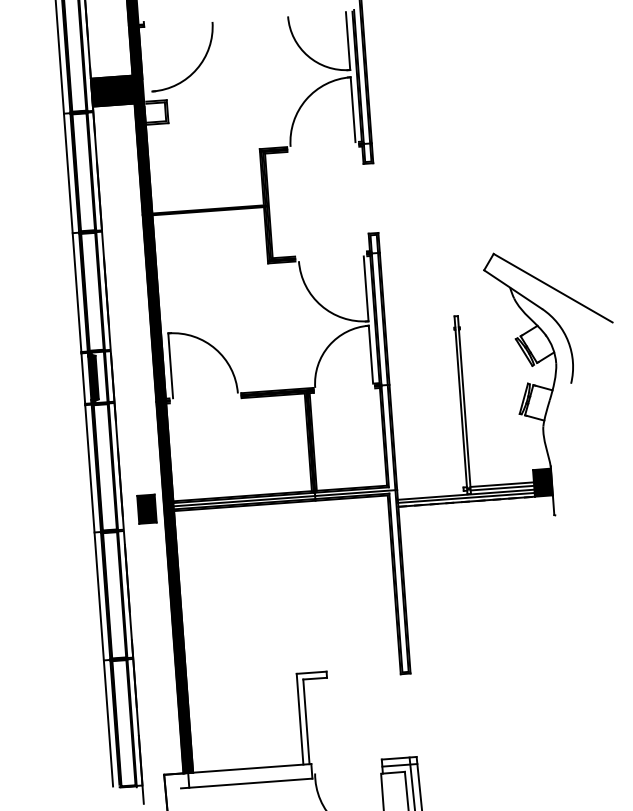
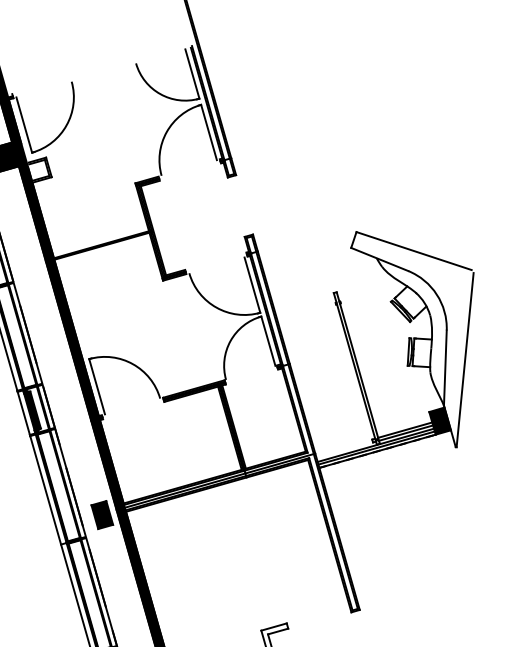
line: (149, 58) -> (23, 124), added
line: (584, 420) -> (464, 359), added
line: (560, 424) -> (444, 367), added

